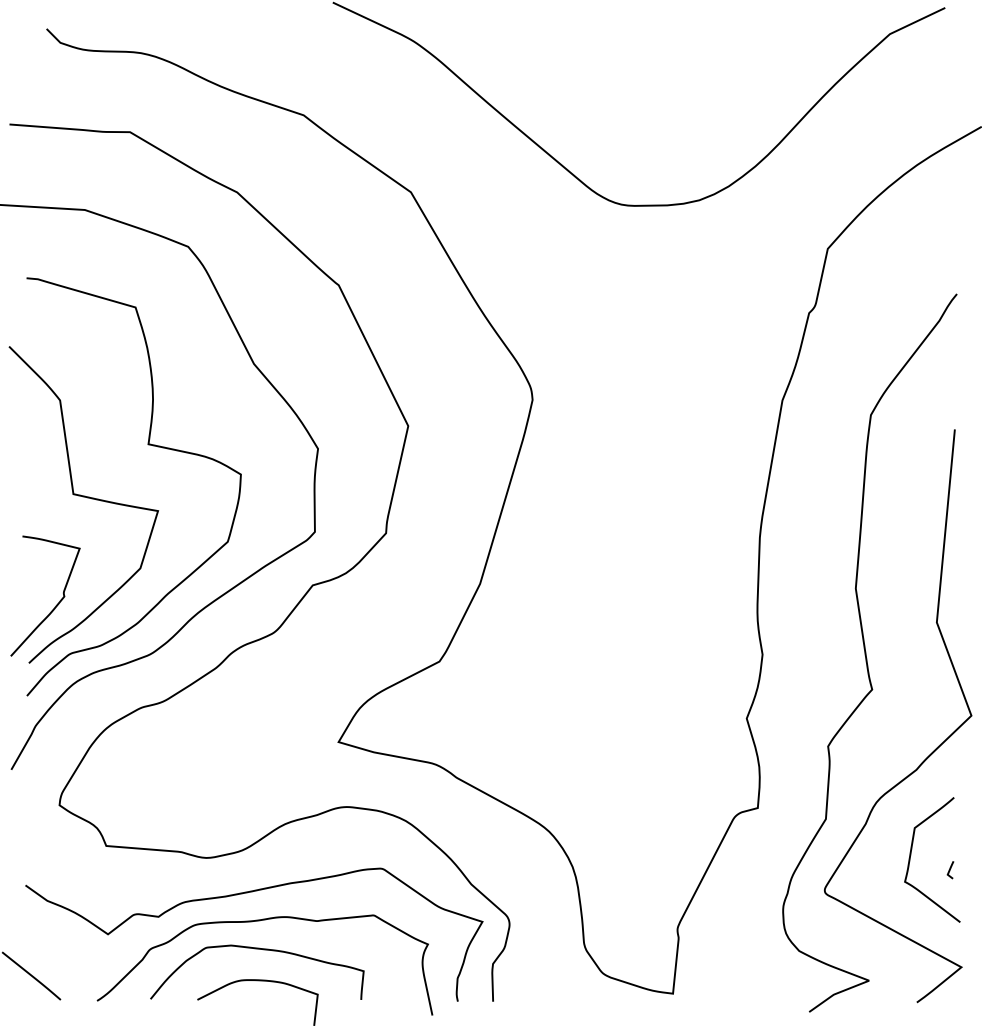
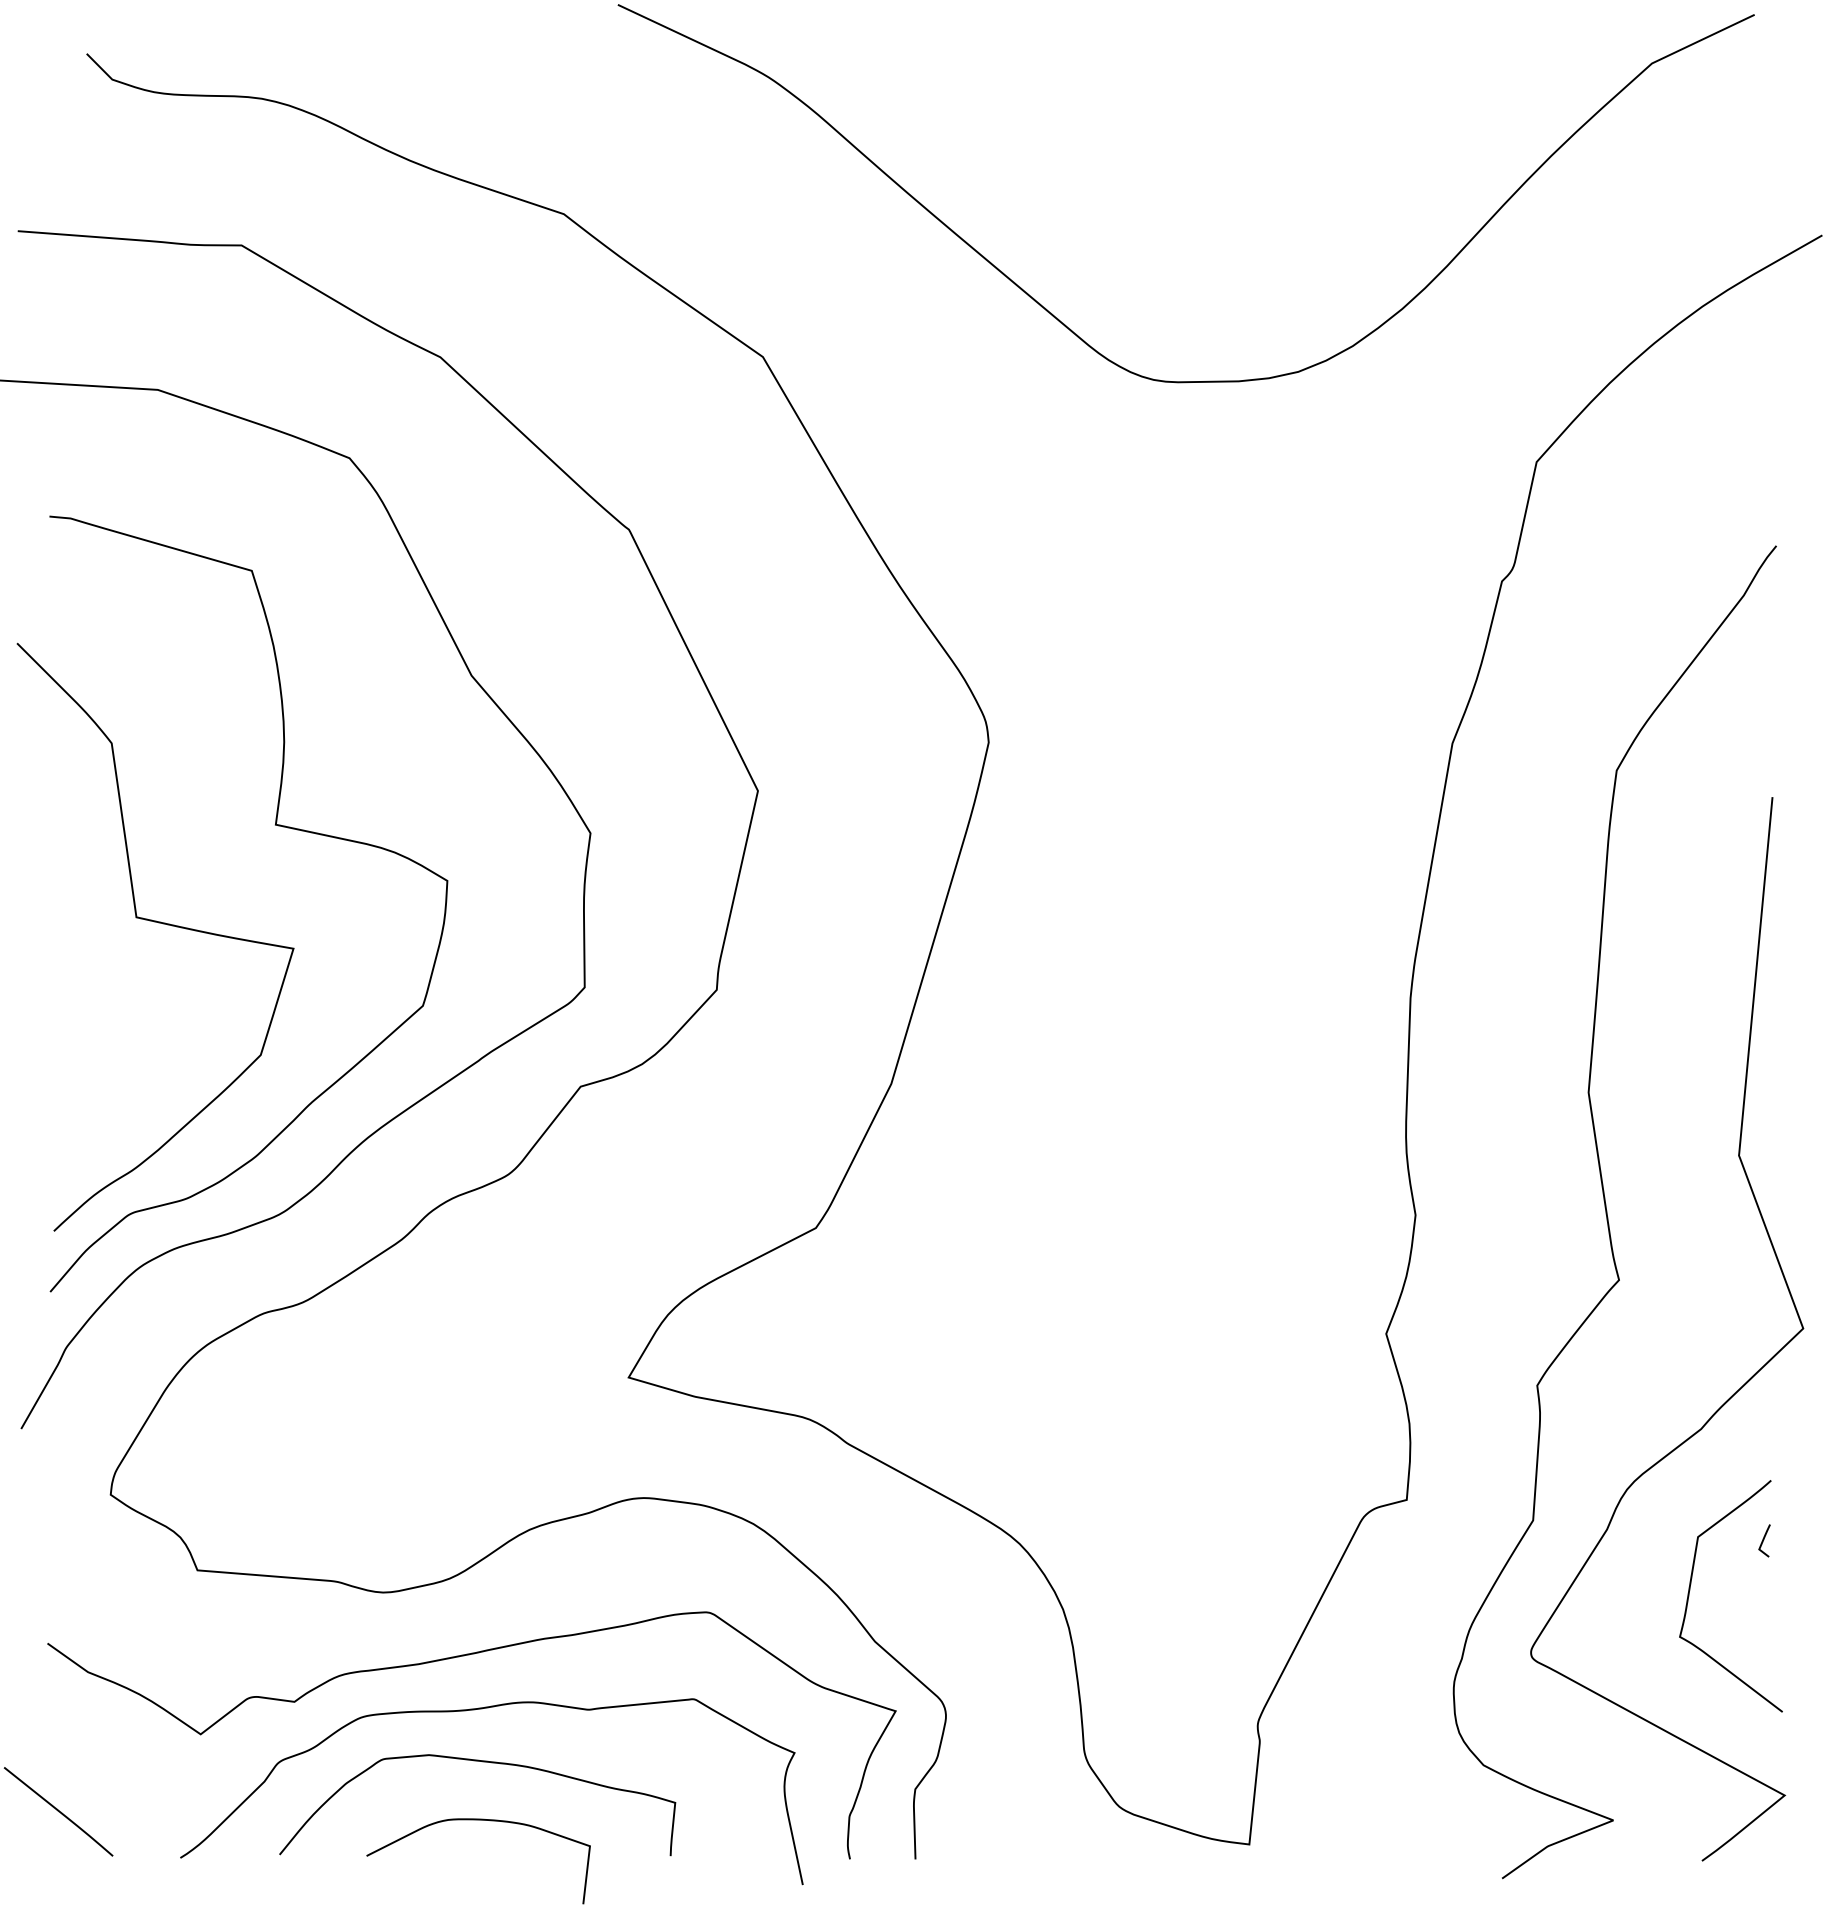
curve: (55, 605) -> (103, 1123), removed
line: (950, 870) -> (1764, 1541), moved

